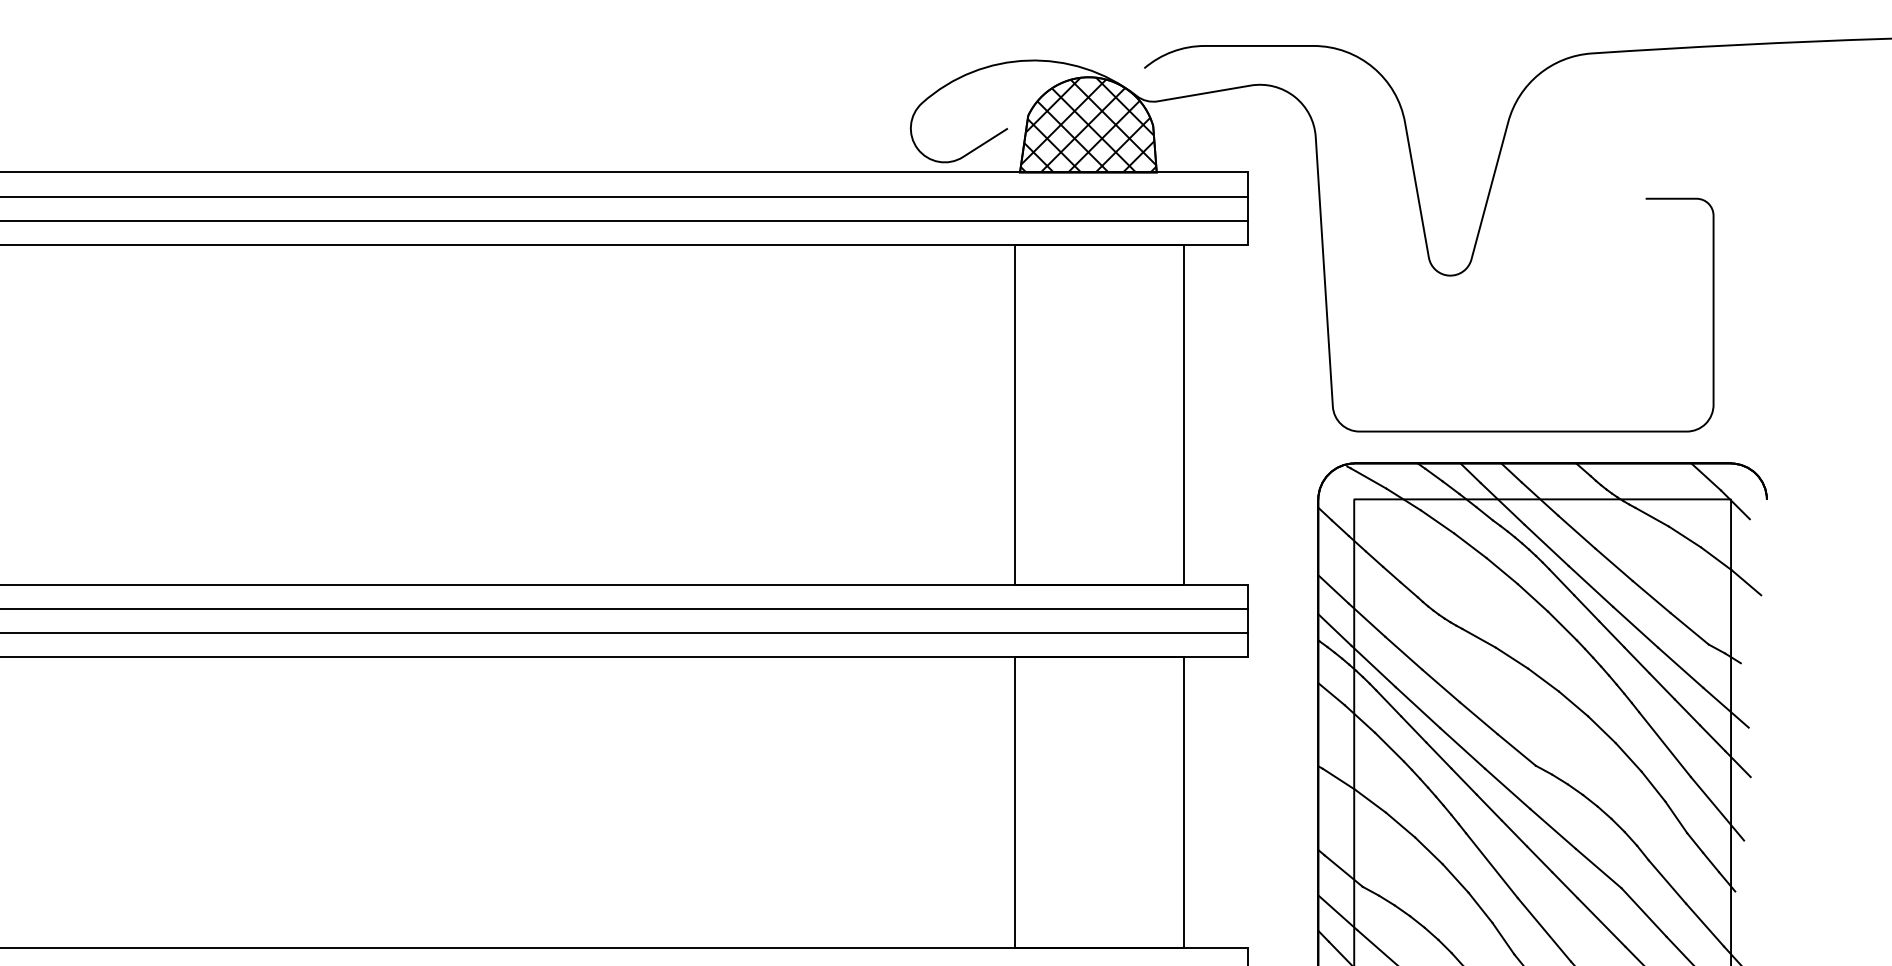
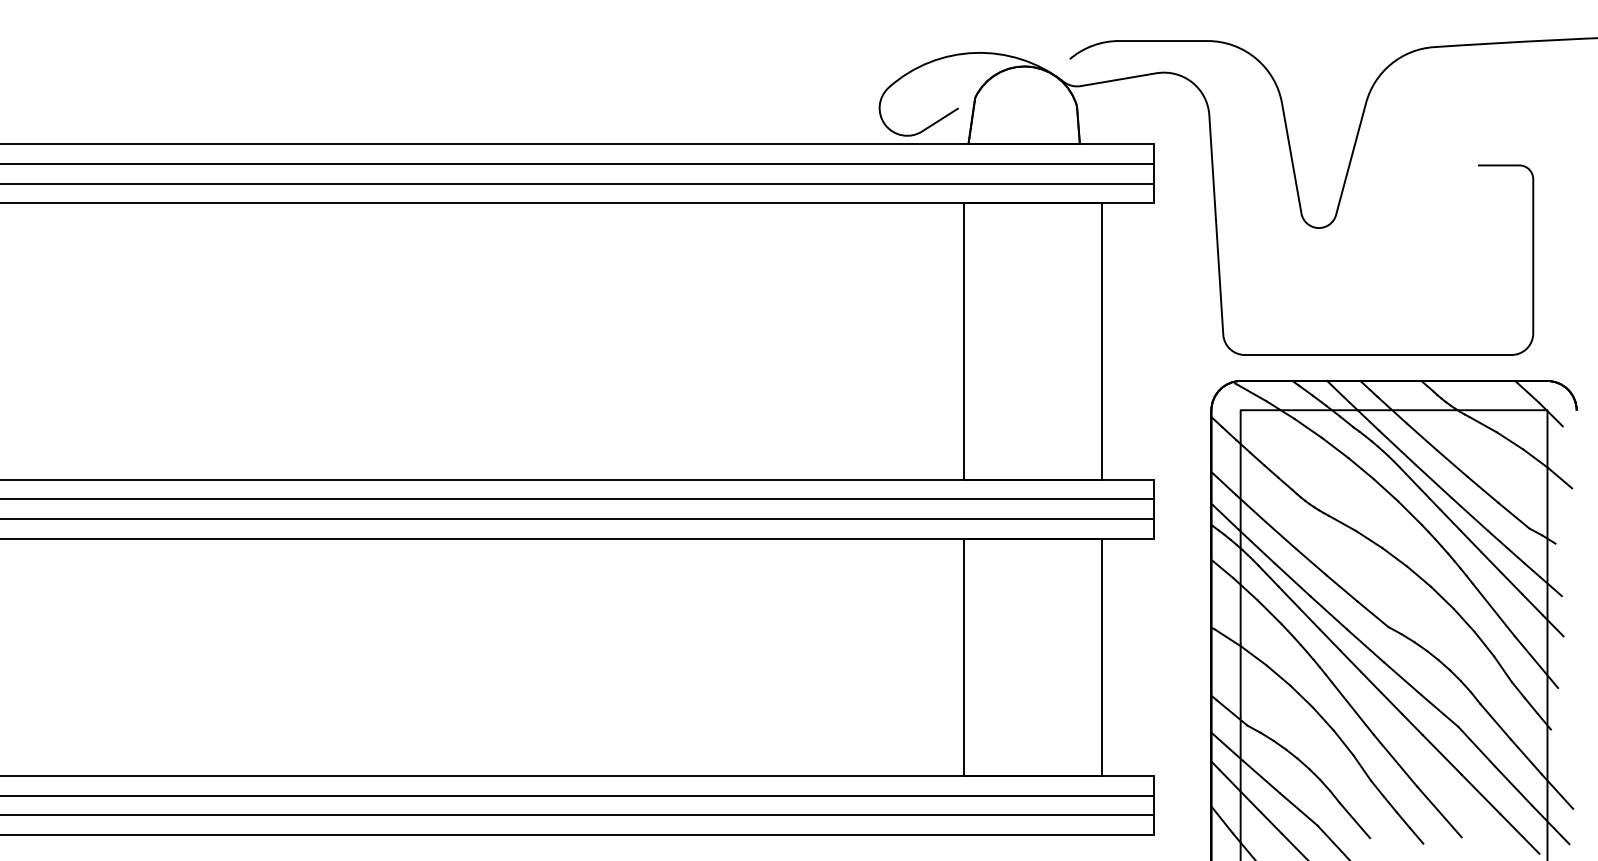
hatch: (1088, 125) -> (1024, 105), removed

